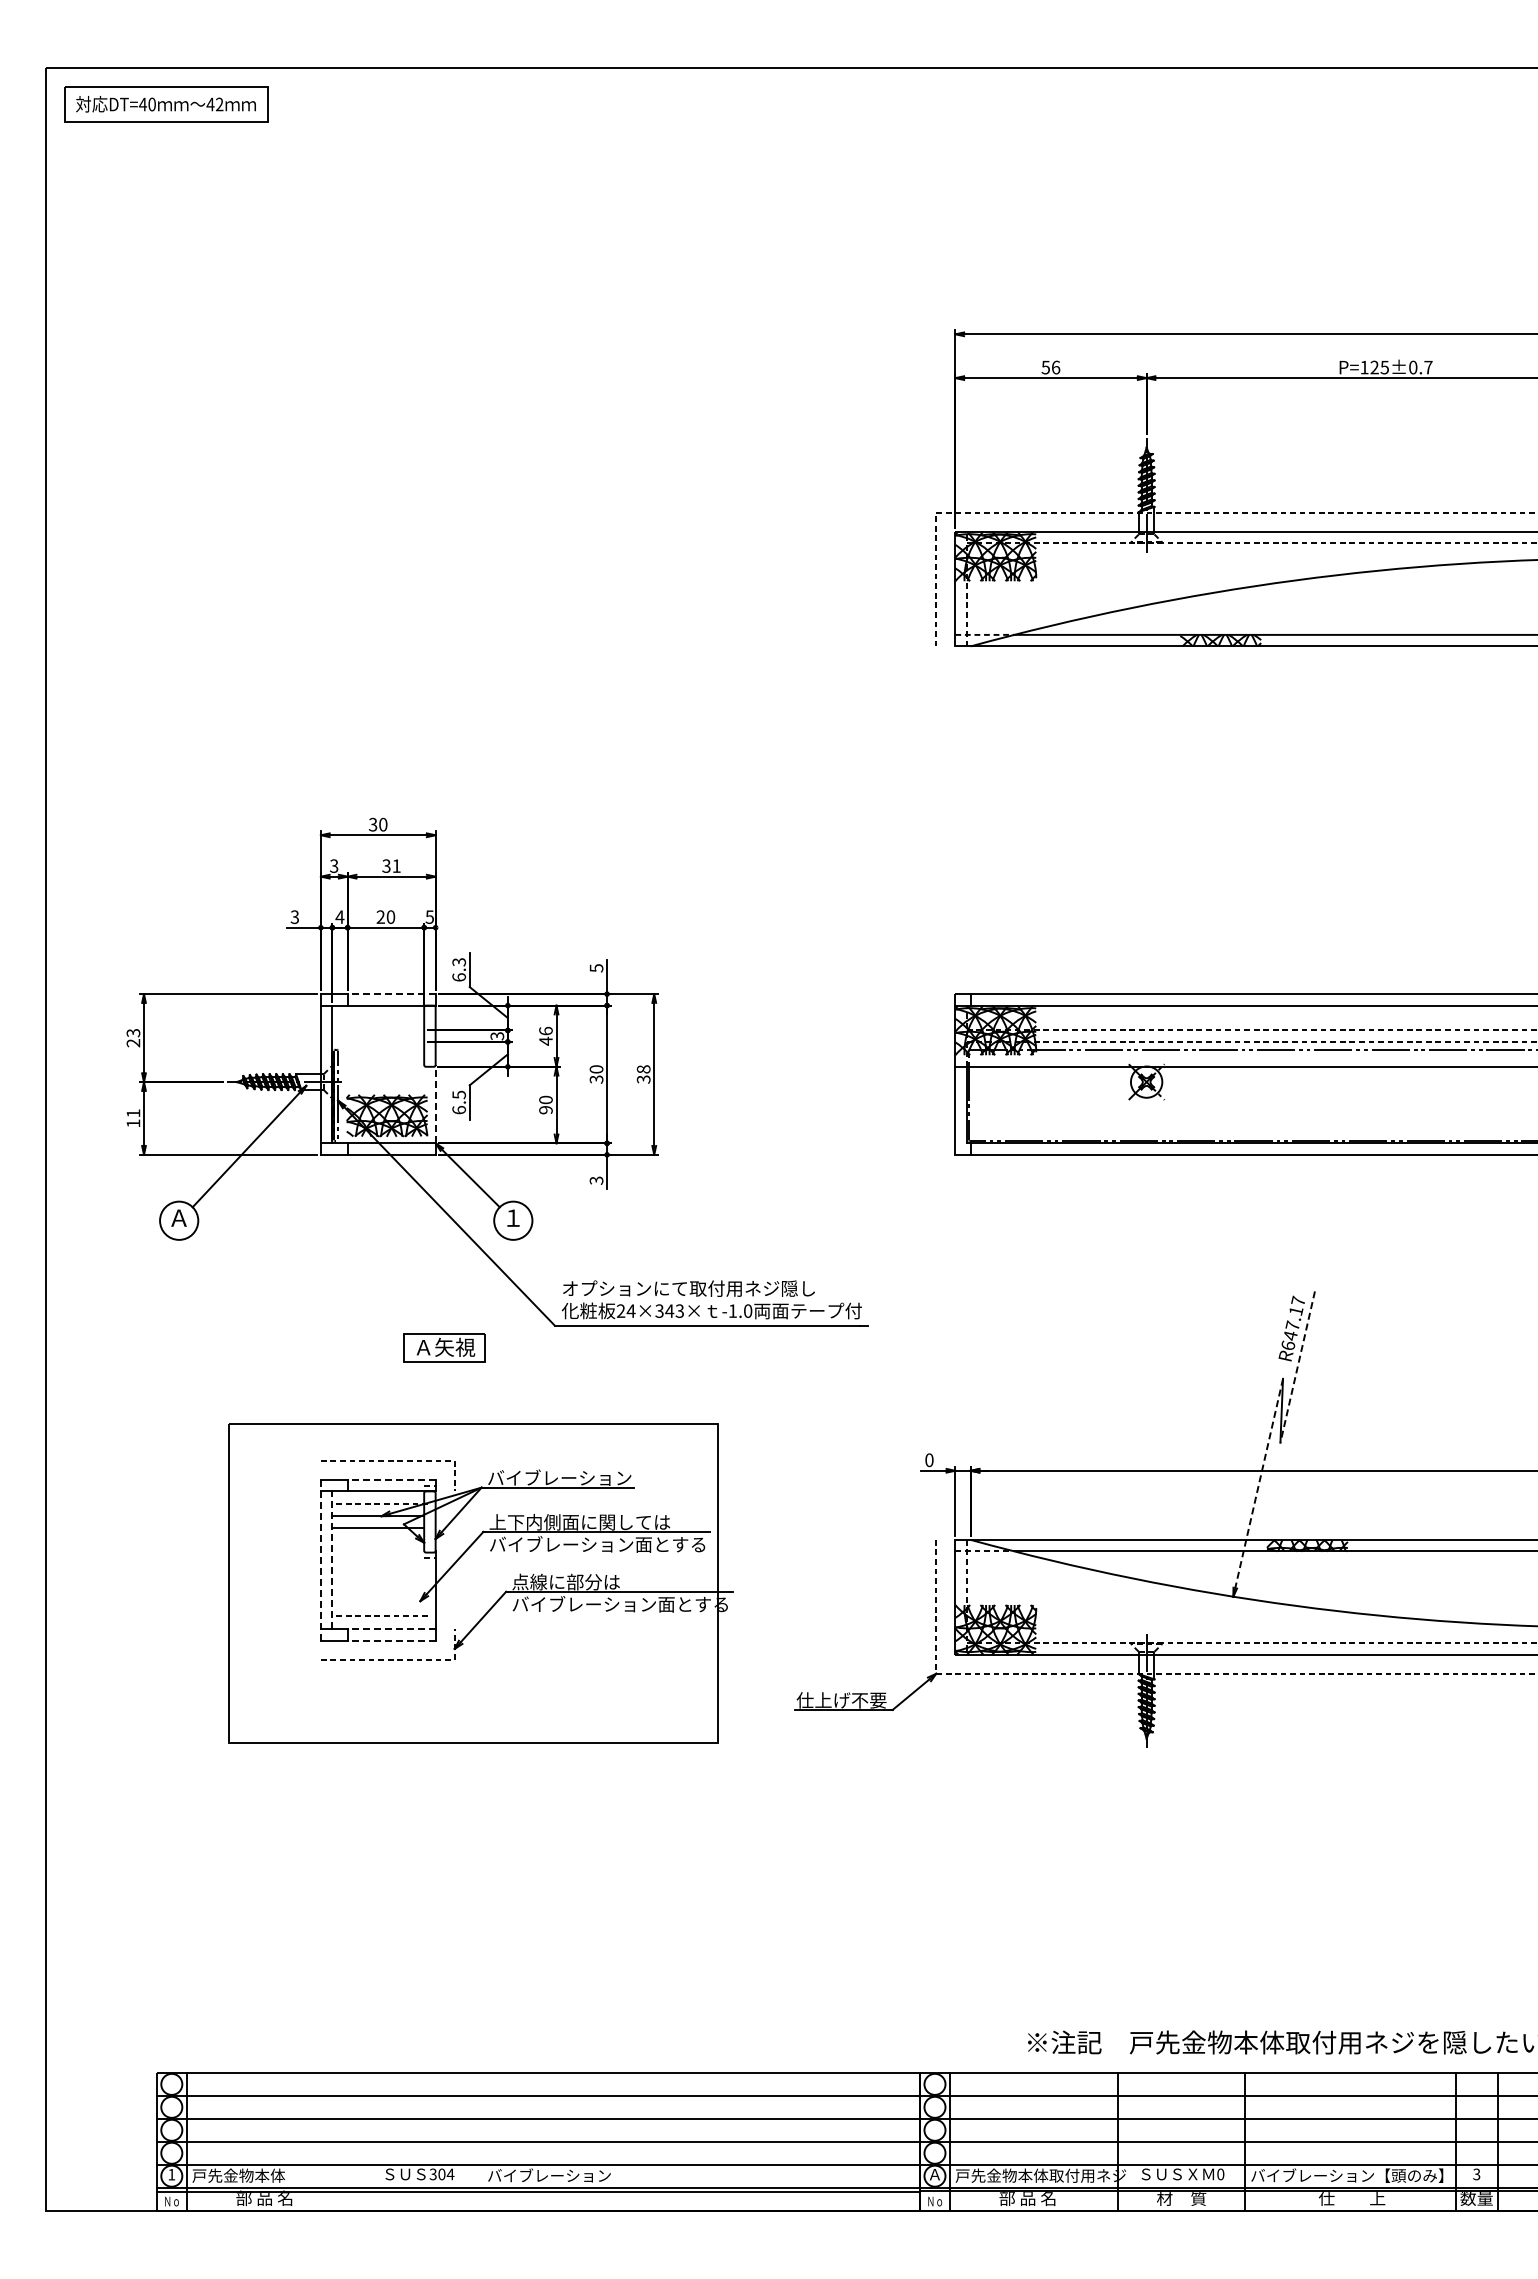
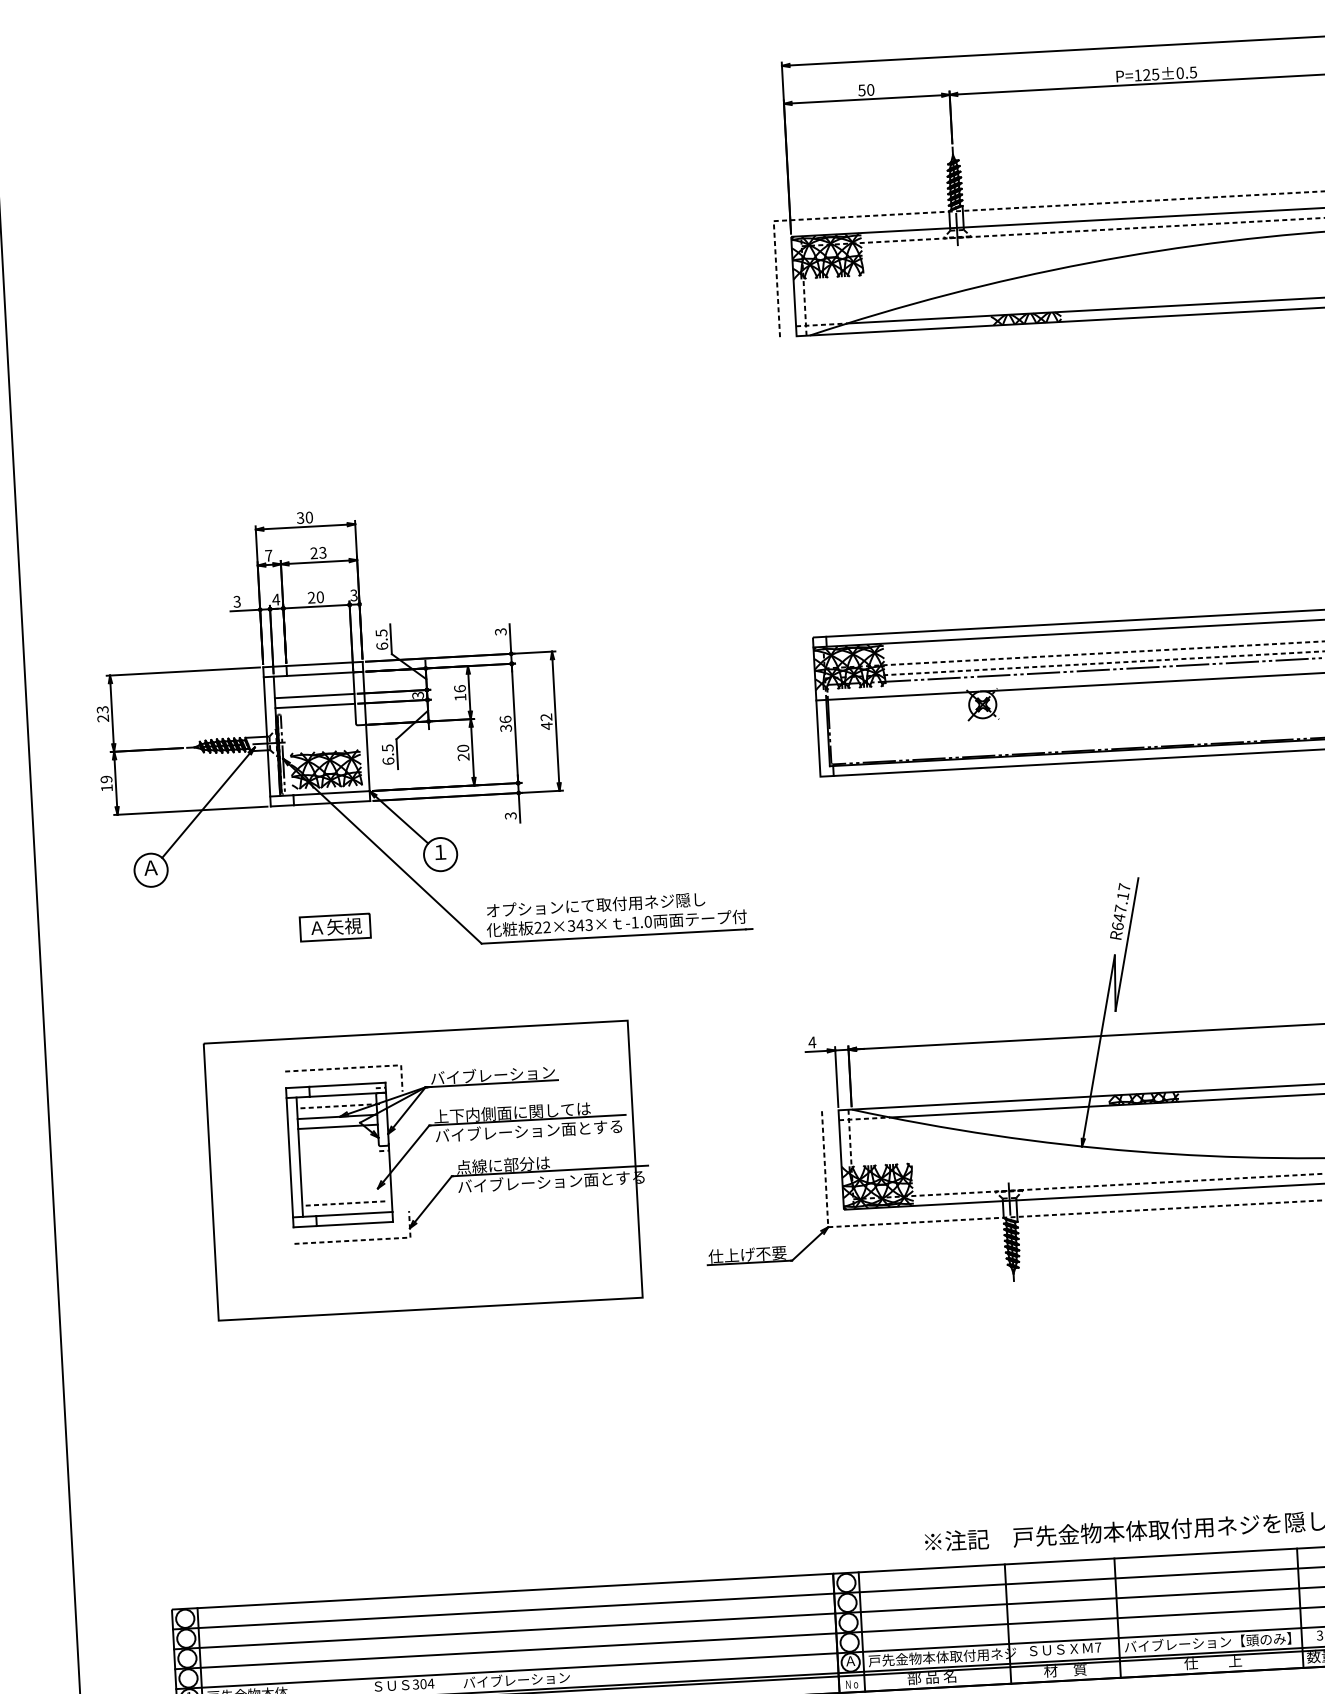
text: (1056, 367) -> (871, 89), 56 -> 50
text: (1428, 367) -> (1193, 72), P=125±0.7 -> P=125±0.5
text: (334, 865) -> (269, 555), 3 -> 7
text: (391, 865) -> (318, 552), 31 -> 23
text: (429, 916) -> (353, 594), 5 -> 3
text: (458, 961) -> (380, 632), 6.3 -> 6.5
text: (595, 967) -> (499, 631), 5 -> 3
line: (391, 994) -> (324, 664), dashed -> solid
line: (378, 1030) -> (314, 696), added
text: (545, 1040) -> (460, 696), 46 -> 16
line: (378, 1041) -> (315, 705), added
text: (596, 1069) -> (505, 719), 30 -> 36
text: (643, 1074) -> (546, 721), 38 -> 42
line: (435, 1103) -> (367, 756), dashed -> solid
text: (545, 1110) -> (463, 757), 90 -> 20
text: (133, 1113) -> (106, 779), 11 -> 19
text: (630, 1310) -> (546, 926), 24×343× -> 22×343×
part: (444, 1347) -> (335, 926), moved
line: (1297, 1367) -> (1126, 944), dashed -> solid
text: (928, 1460) -> (811, 1042), 0 -> 4
line: (391, 1479) -> (347, 1084), dashed -> solid
line: (1259, 1483) -> (1099, 1047), dashed -> solid
line: (320, 1559) -> (289, 1157), dashed -> solid
line: (332, 1560) -> (299, 1157), dashed -> solid
line: (391, 1629) -> (354, 1214), dashed -> solid
line: (391, 1640) -> (354, 1223), dashed -> solid
text: (1220, 2174) -> (1098, 1647), 0 -> 7

